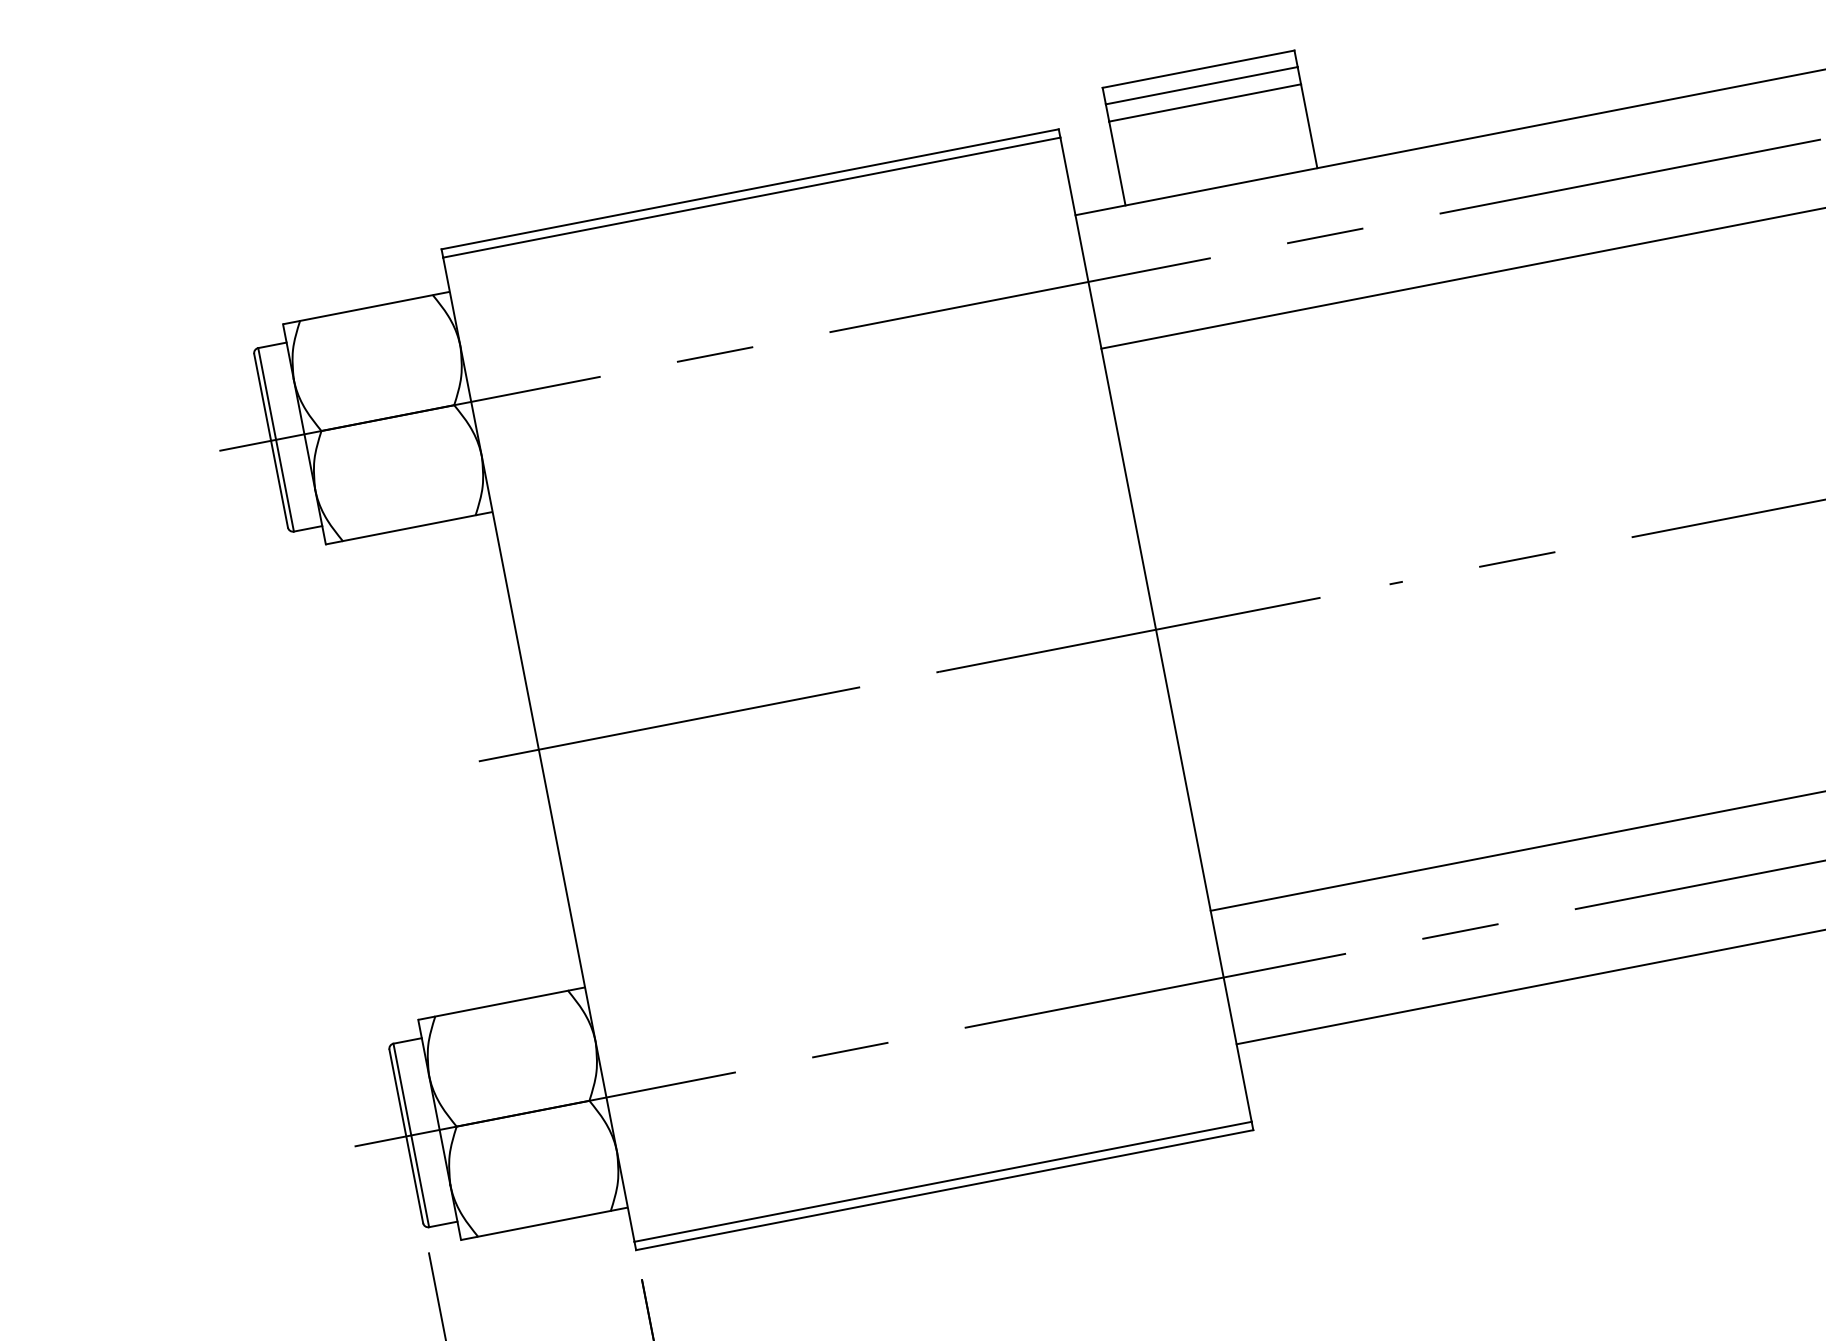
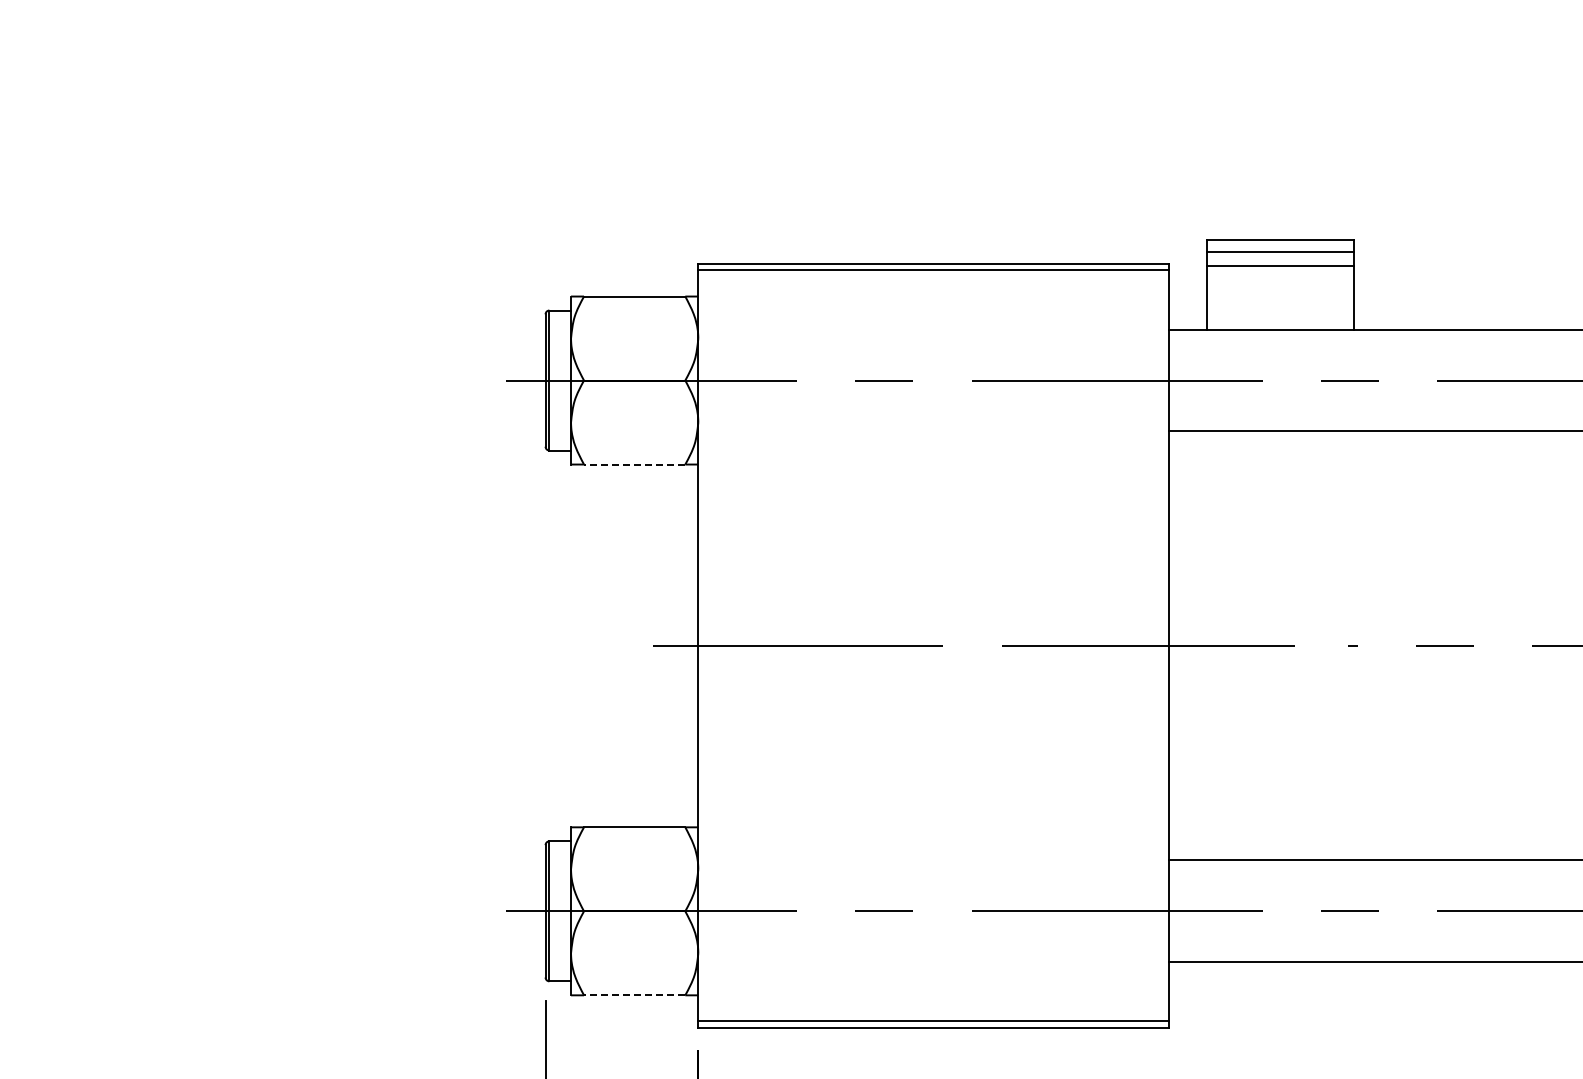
line: (409, 528) -> (634, 464), solid -> dashed
line: (544, 1224) -> (634, 995), solid -> dashed

